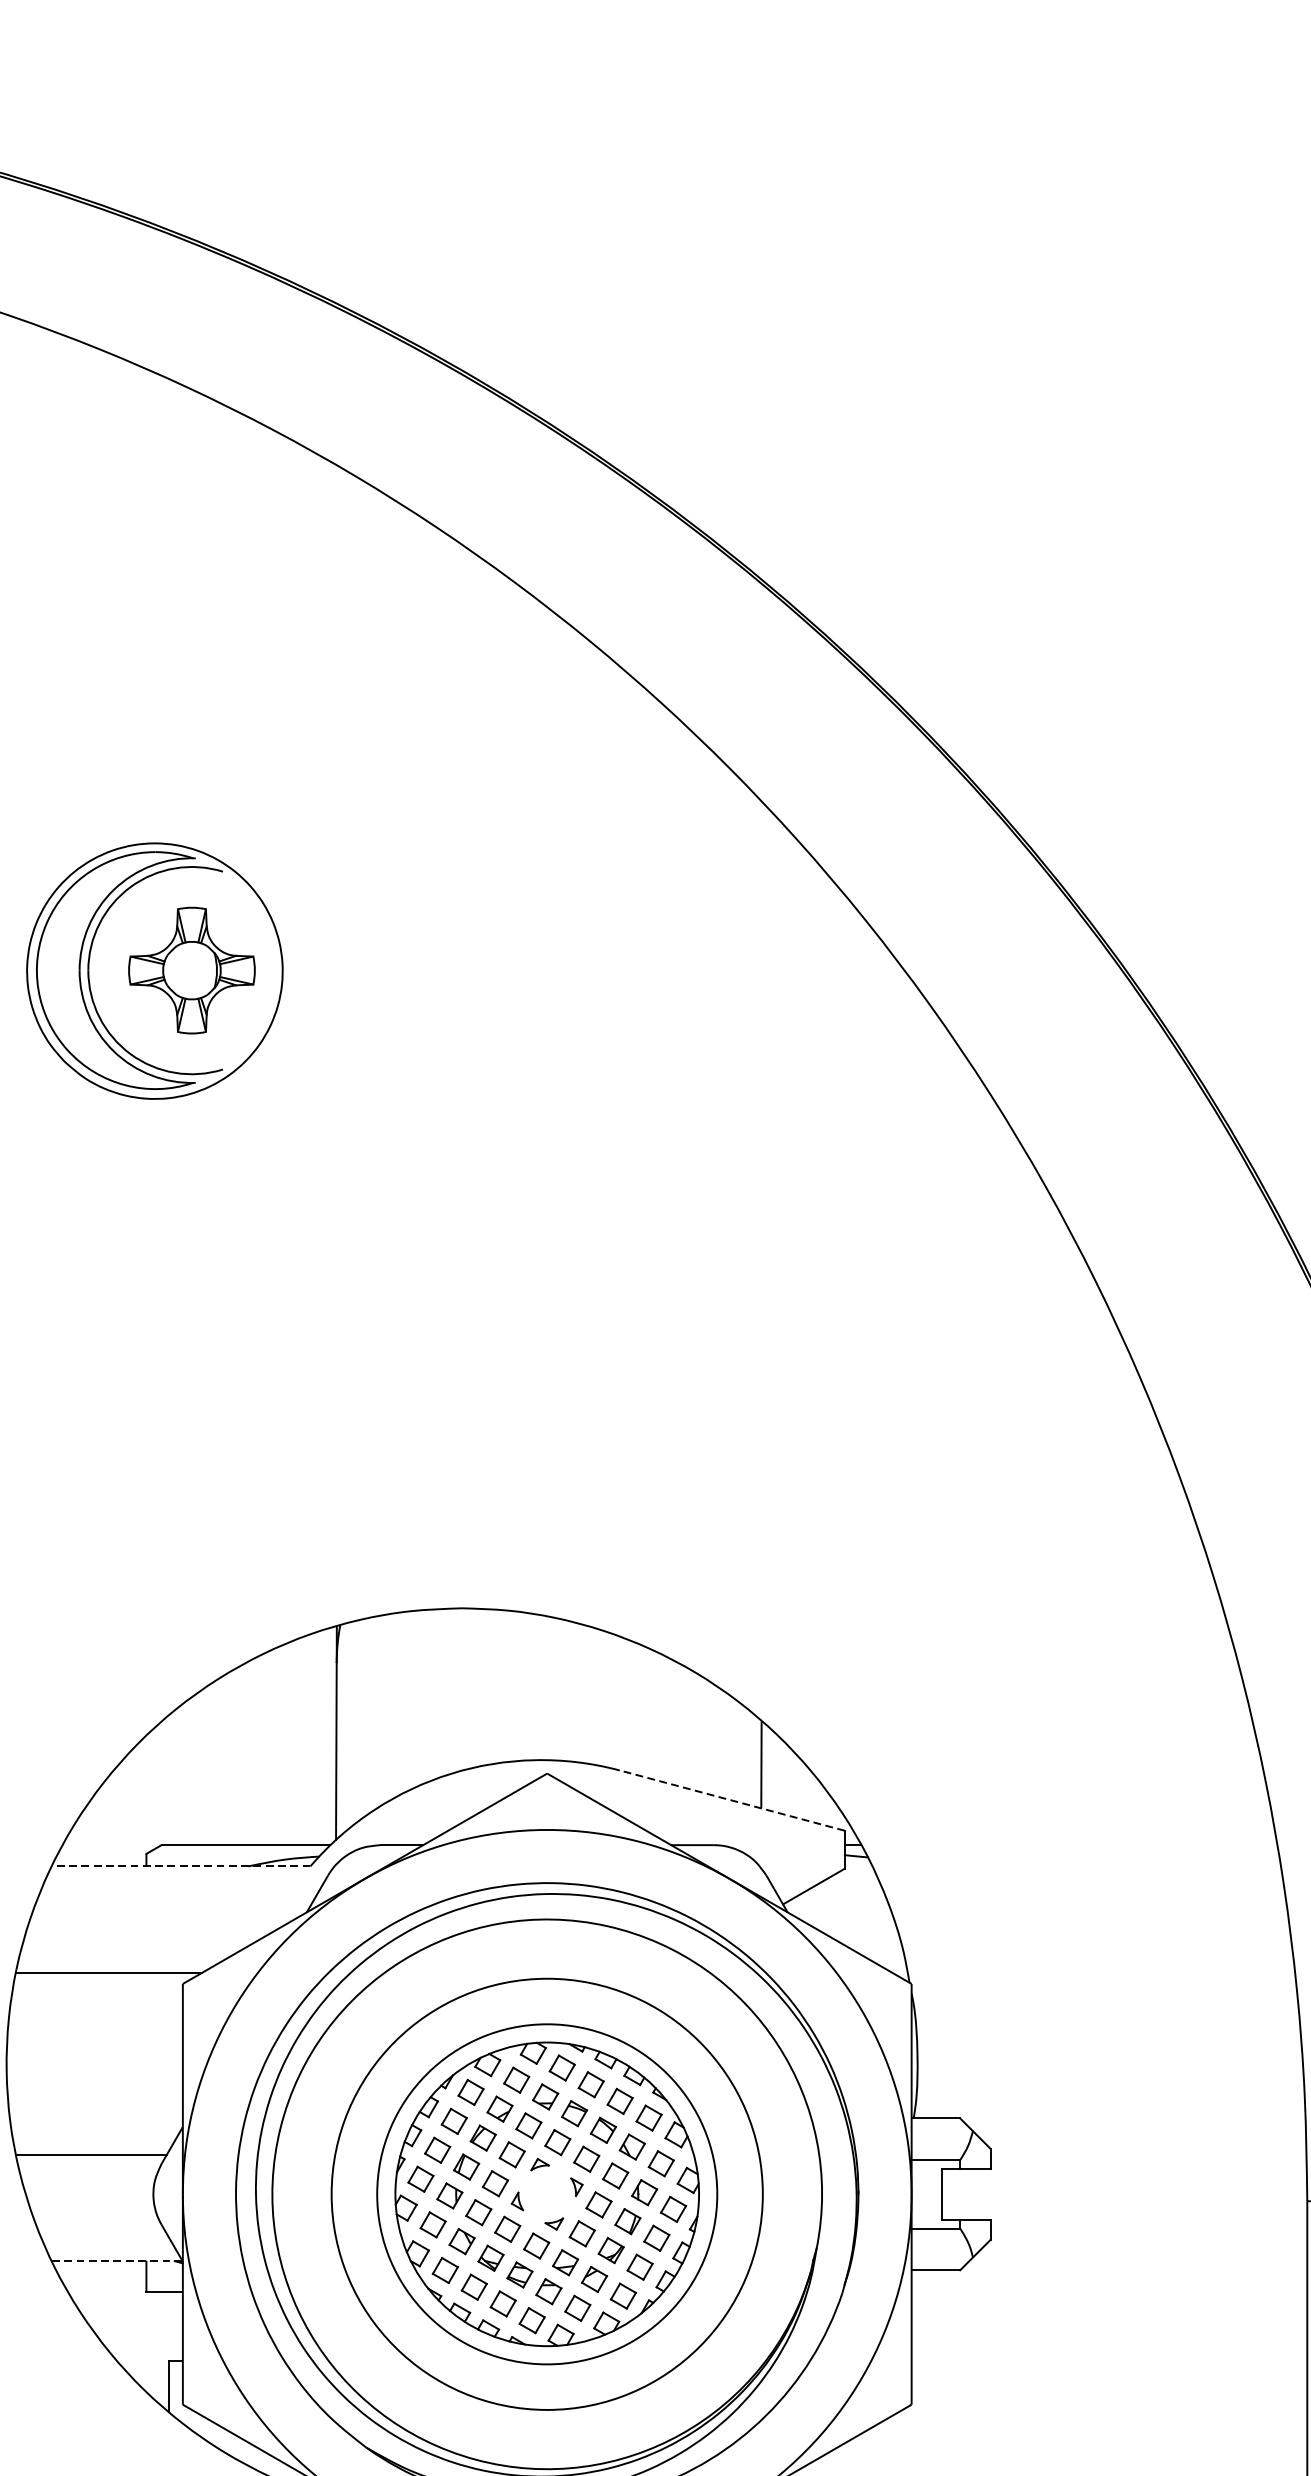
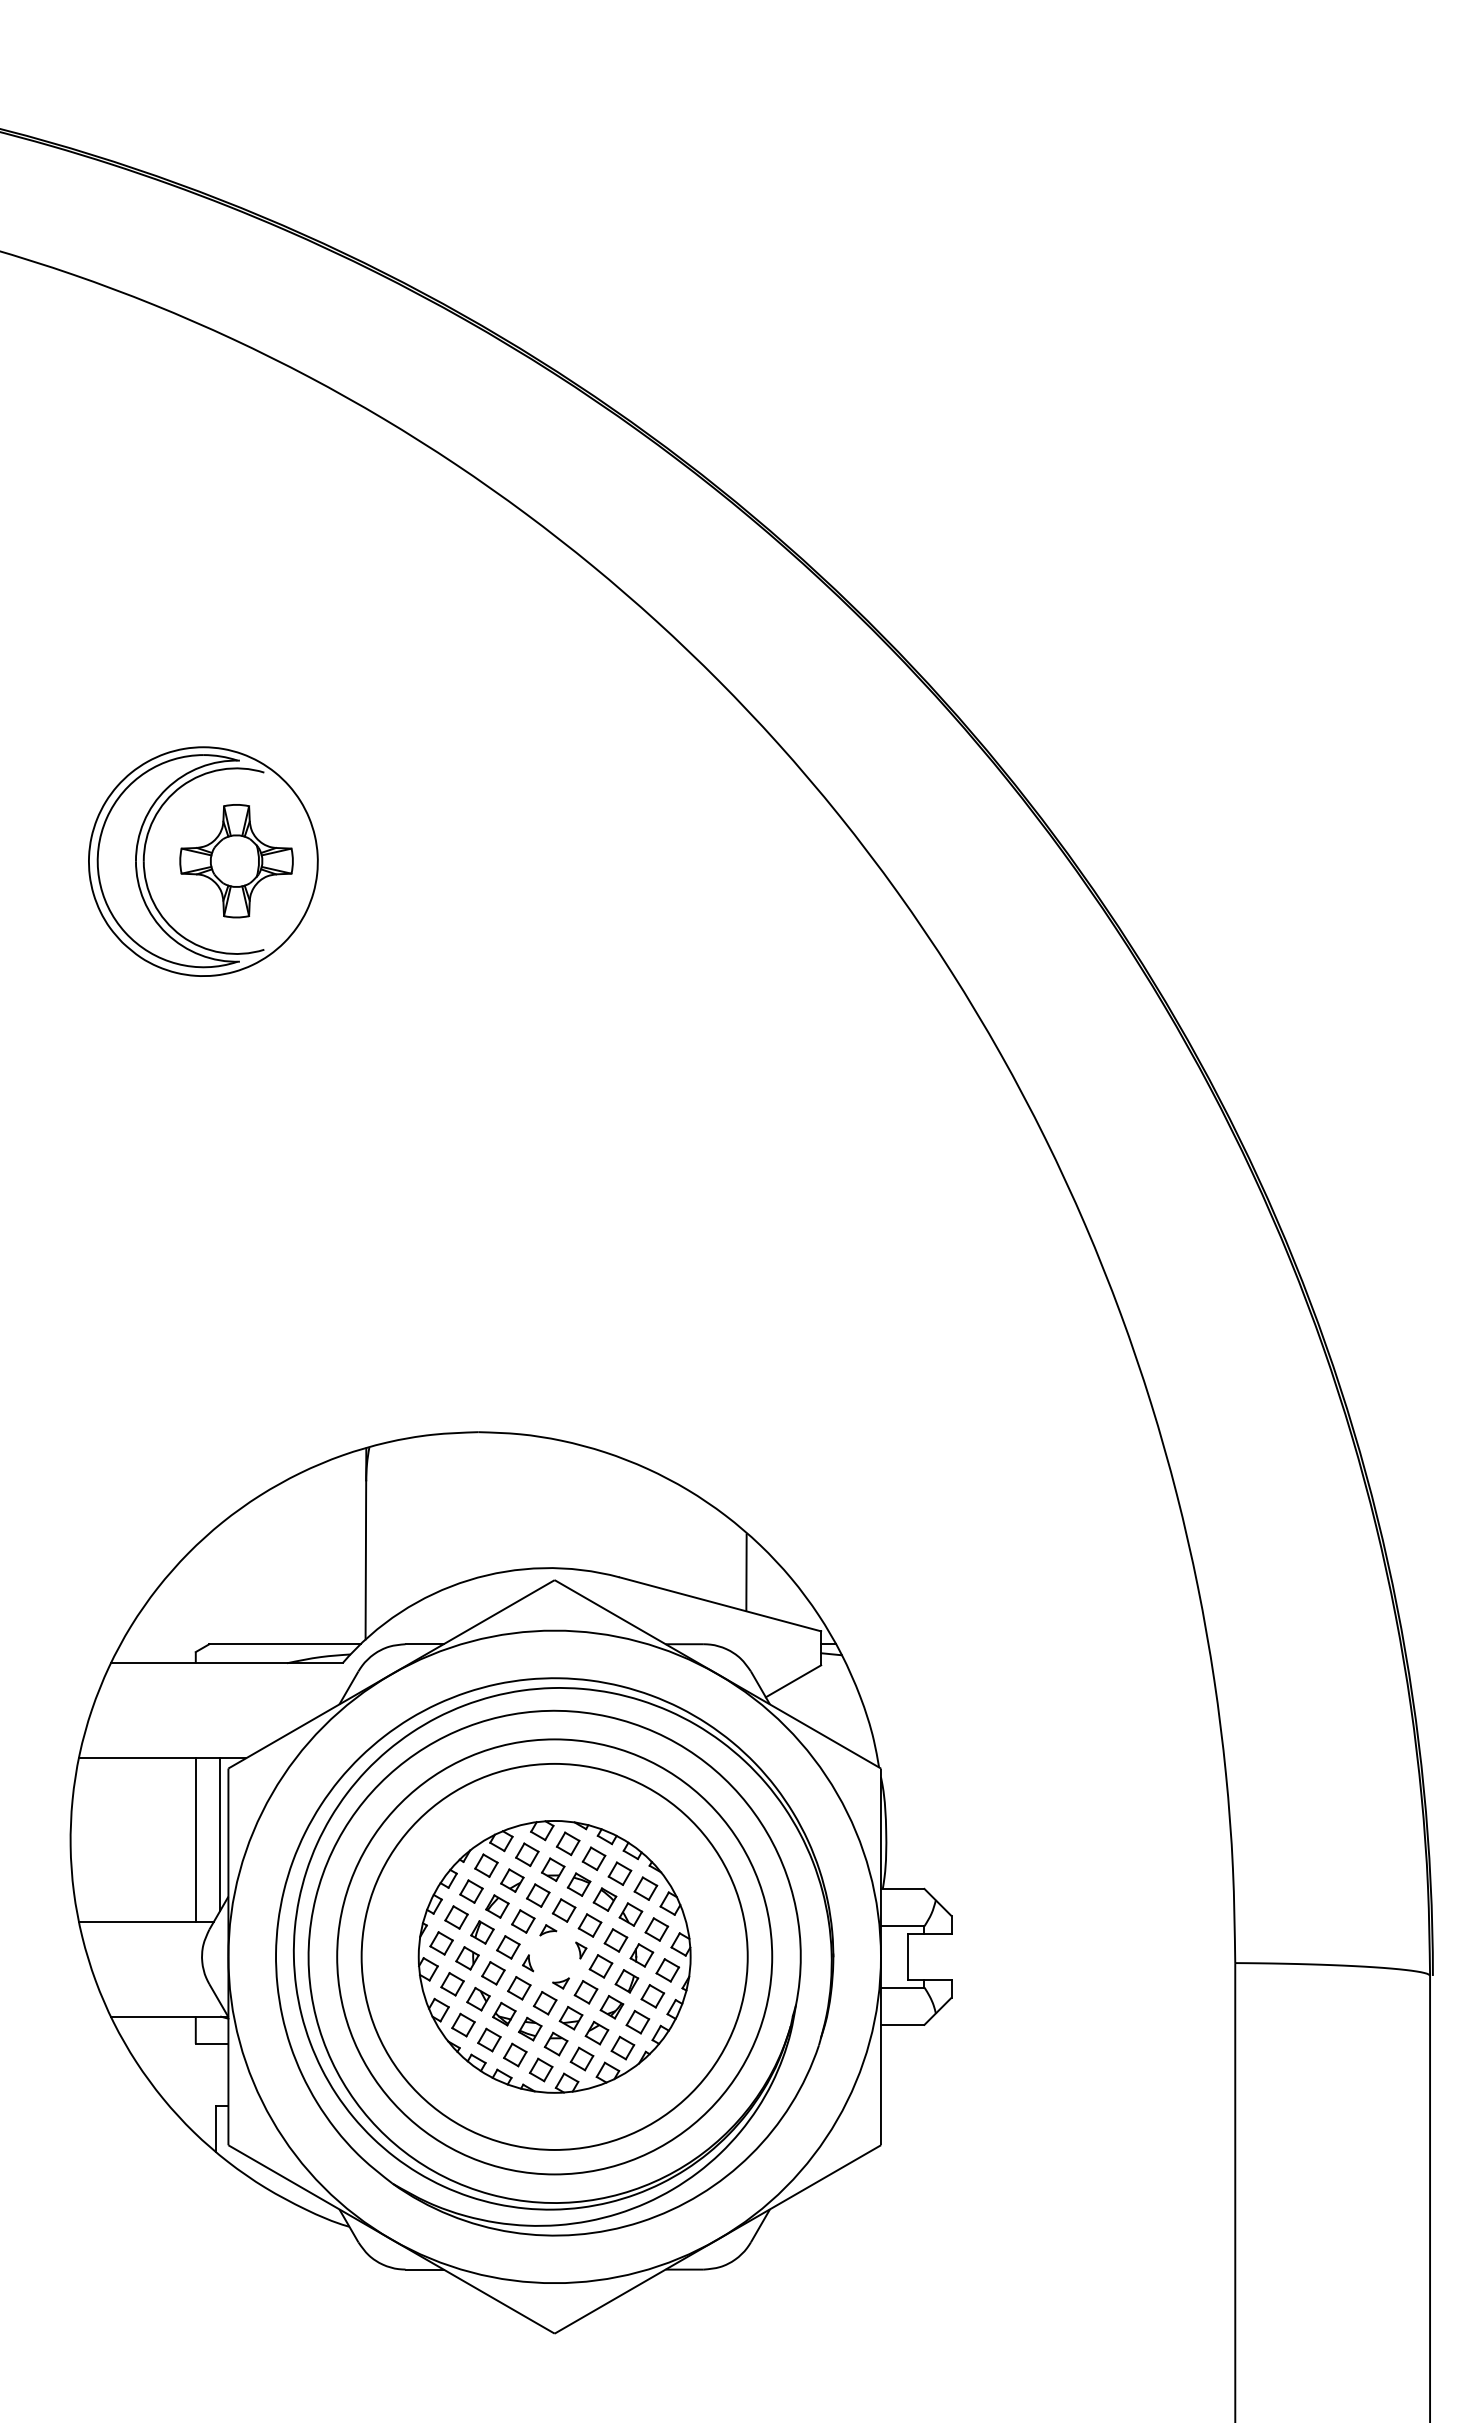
line: (731, 1800) -> (719, 1604), dashed -> solid
line: (180, 1866) -> (226, 1663), dashed -> solid
line: (174, 2057) -> (220, 1834), added
line: (146, 2063) -> (195, 1839), added
circle: (547, 2193) -> (554, 1956), size x1.43
line: (118, 2260) -> (170, 2016), dashed -> solid

